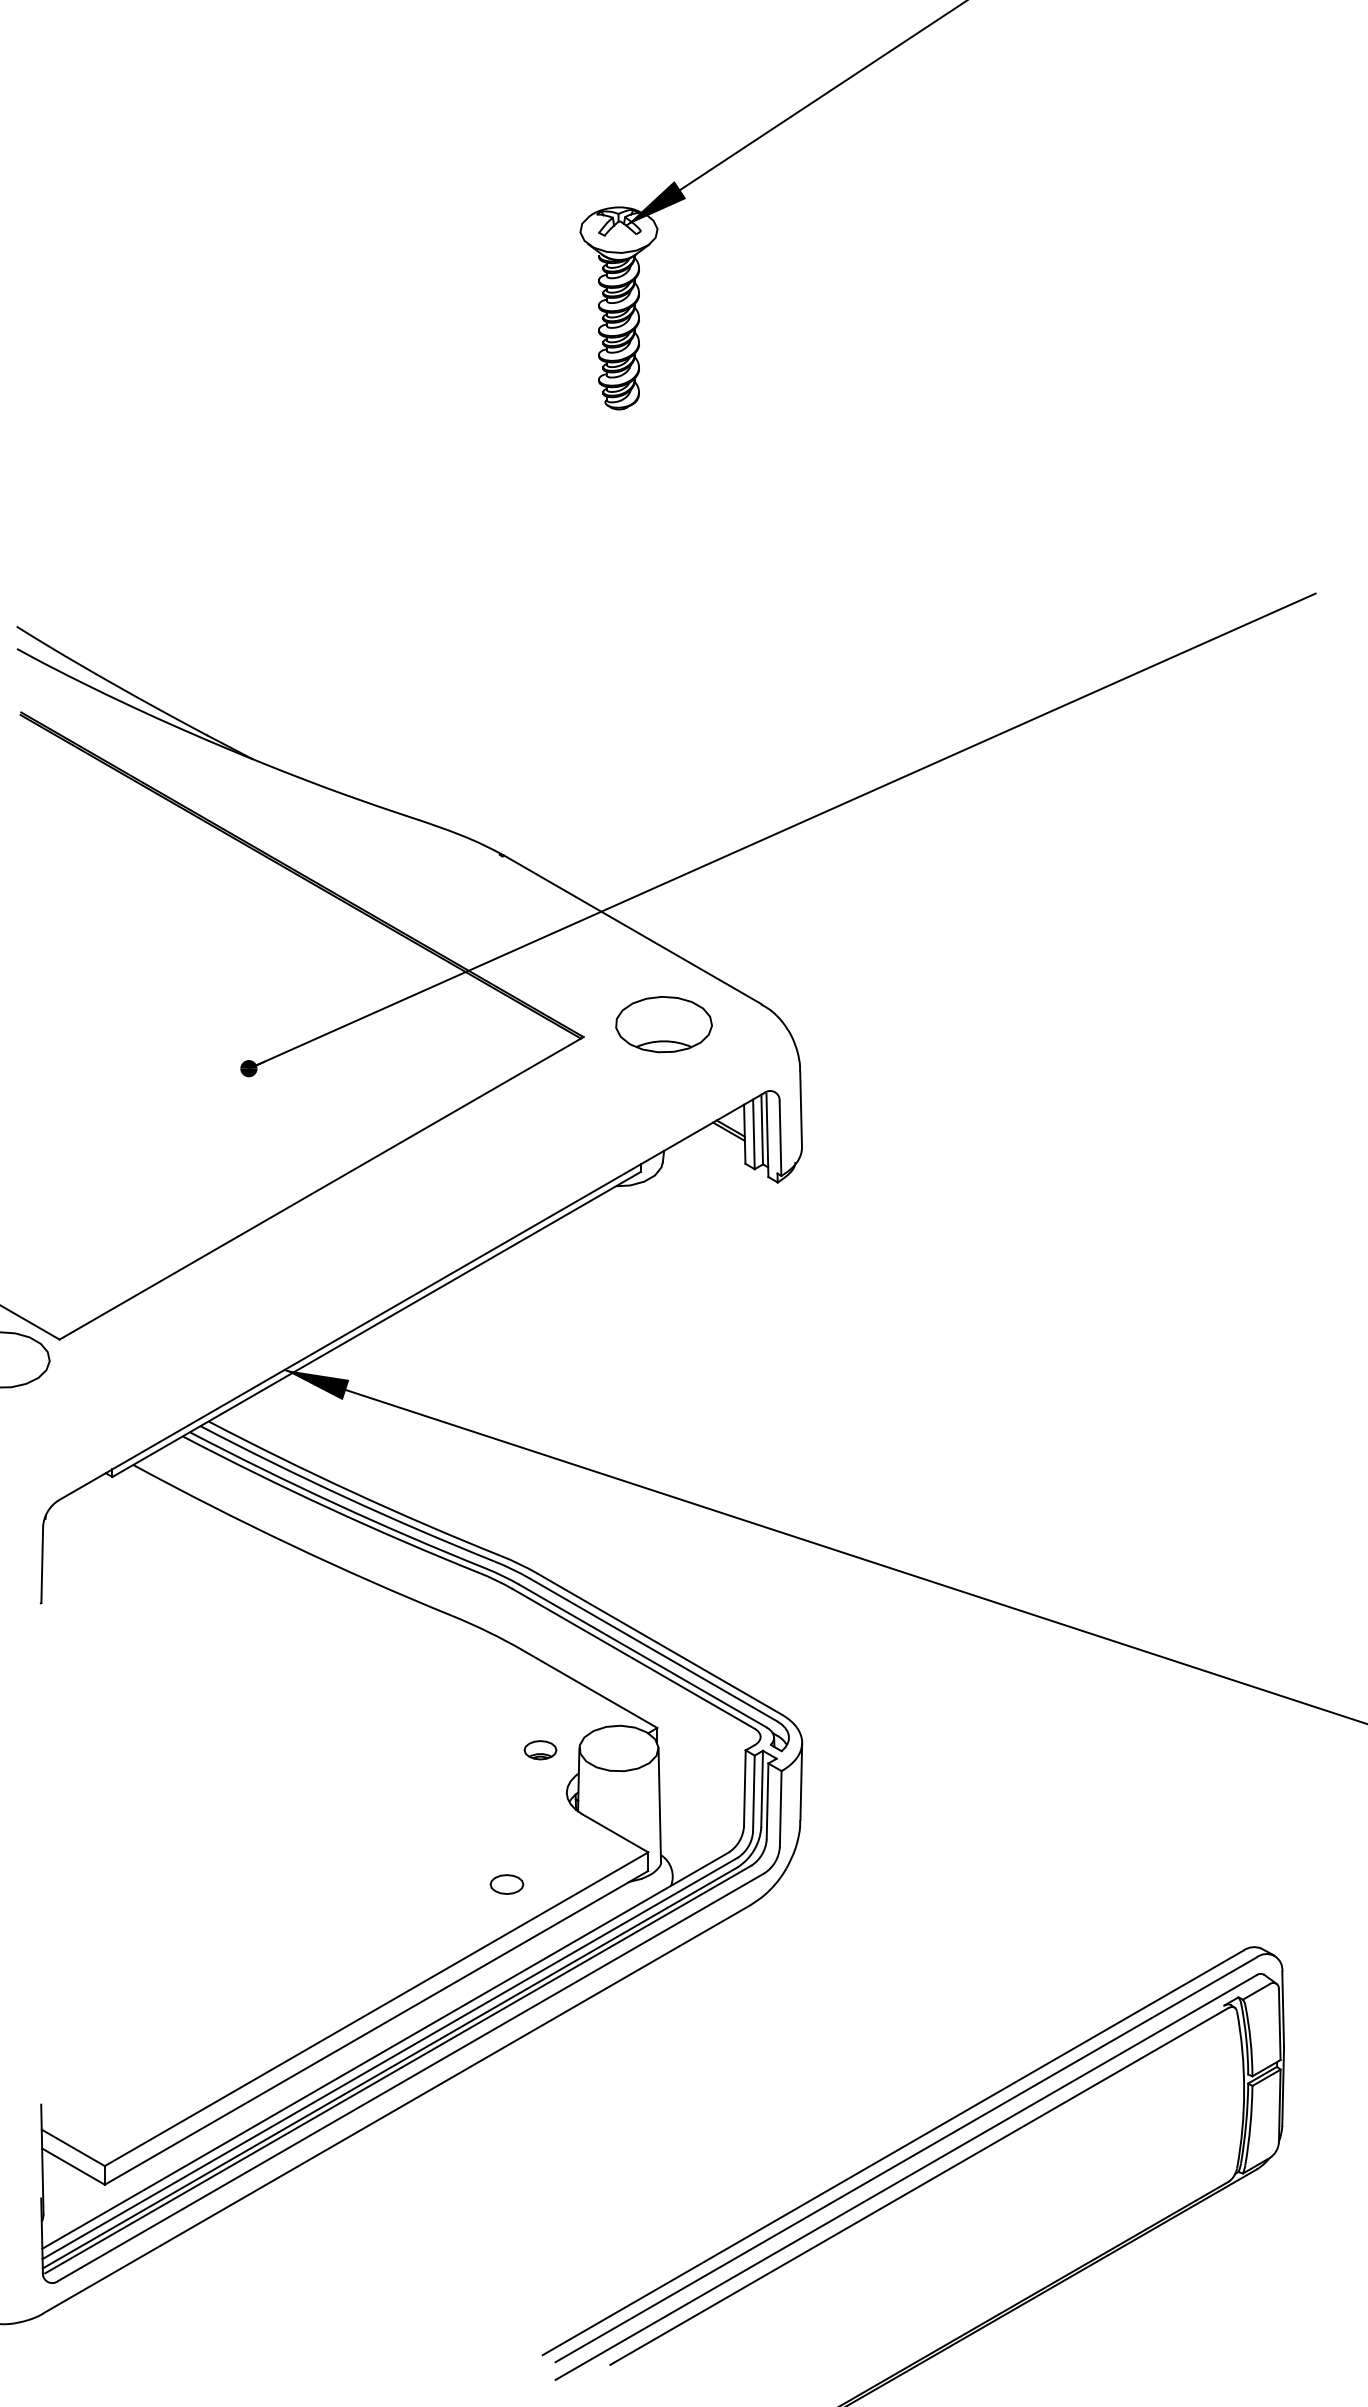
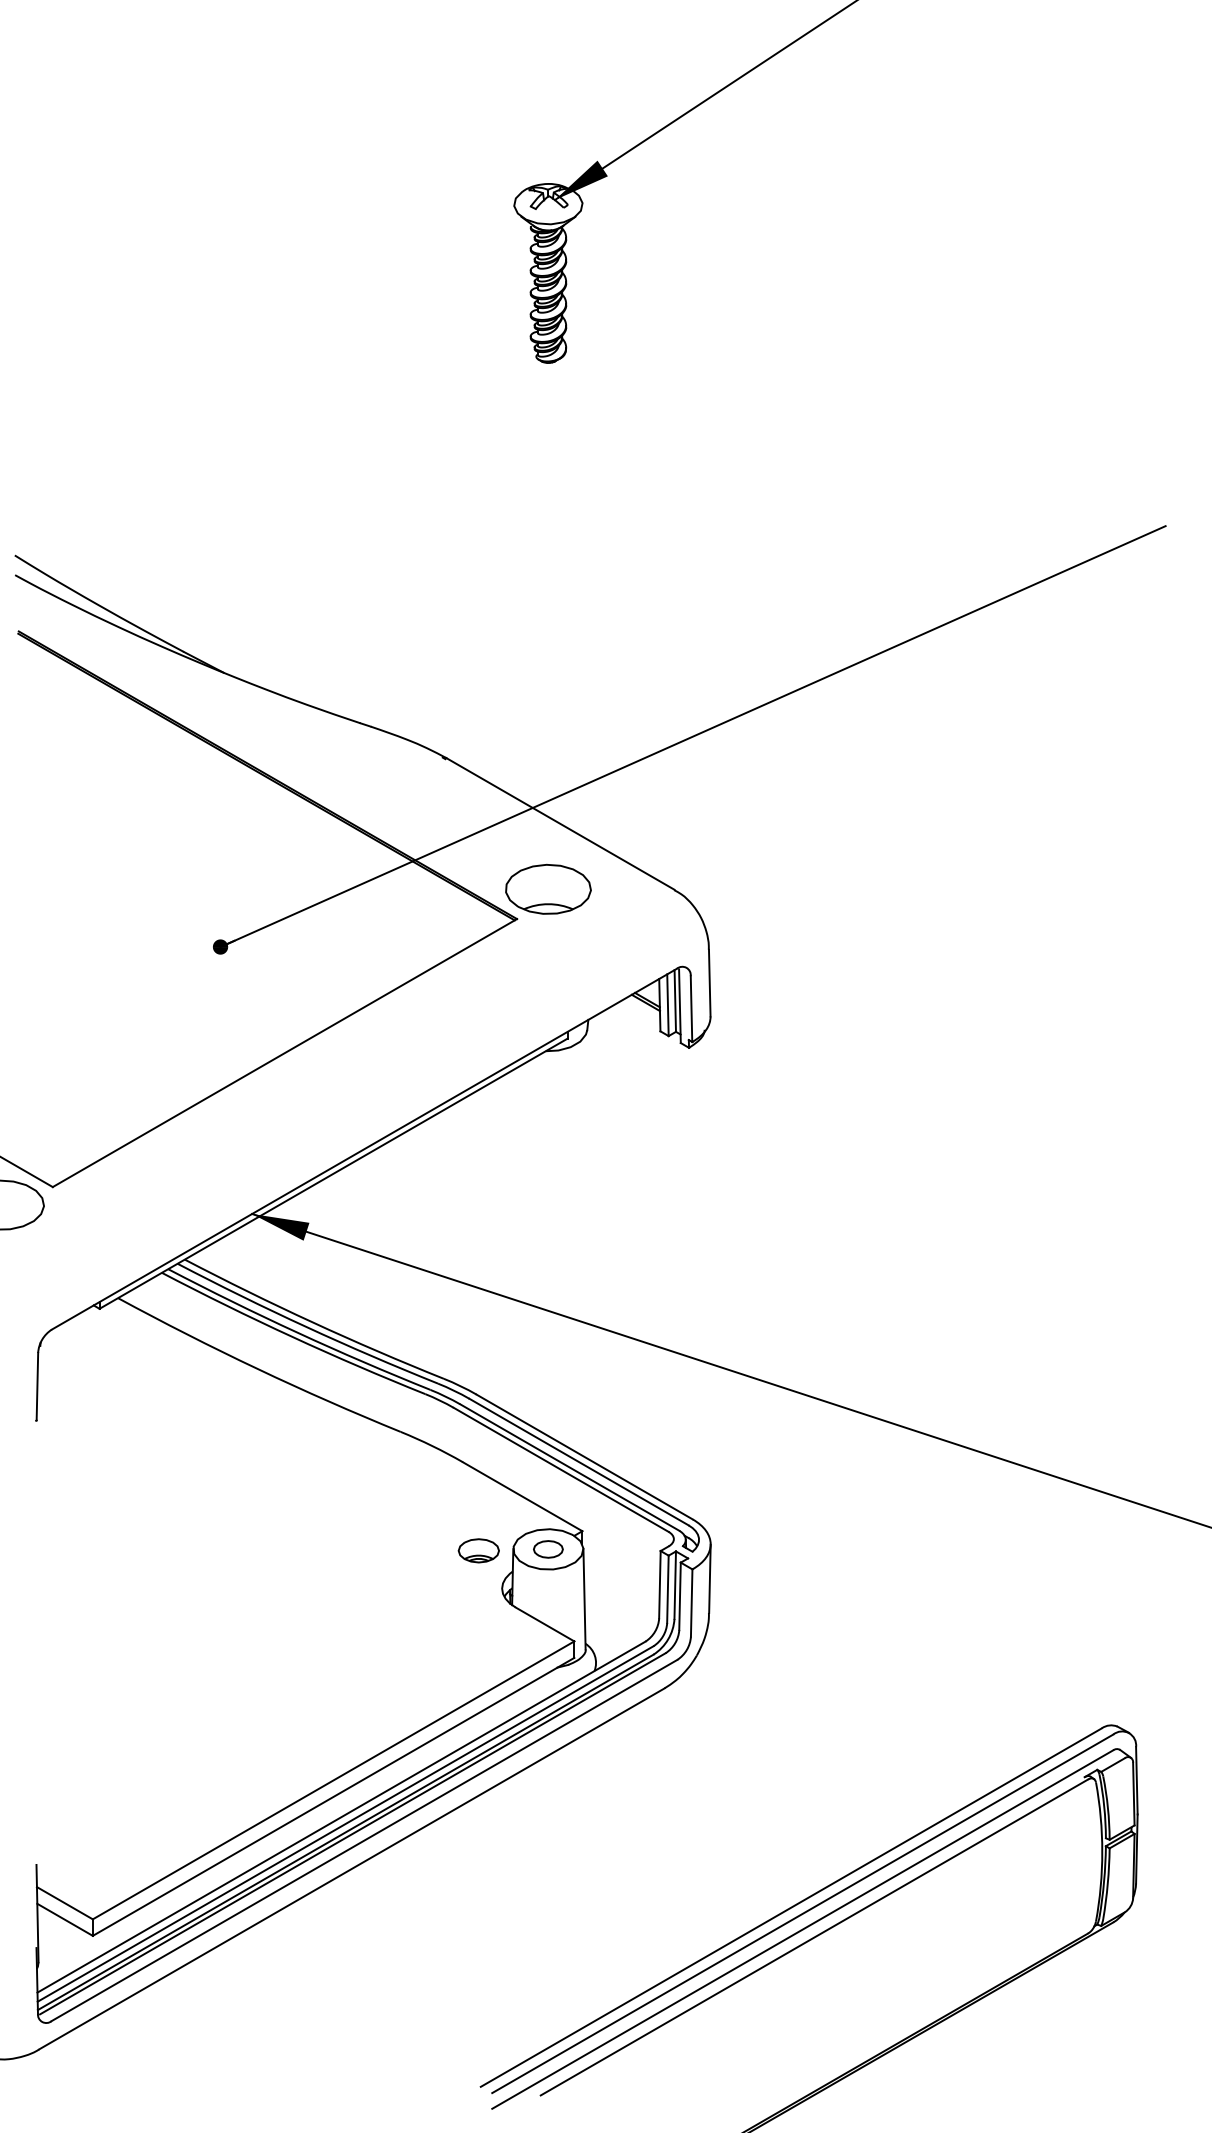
part: (663, 1024) -> (547, 889), moved
part: (540, 1750) -> (478, 1551), size x1.43
part: (506, 1884) -> (547, 1549), moved

